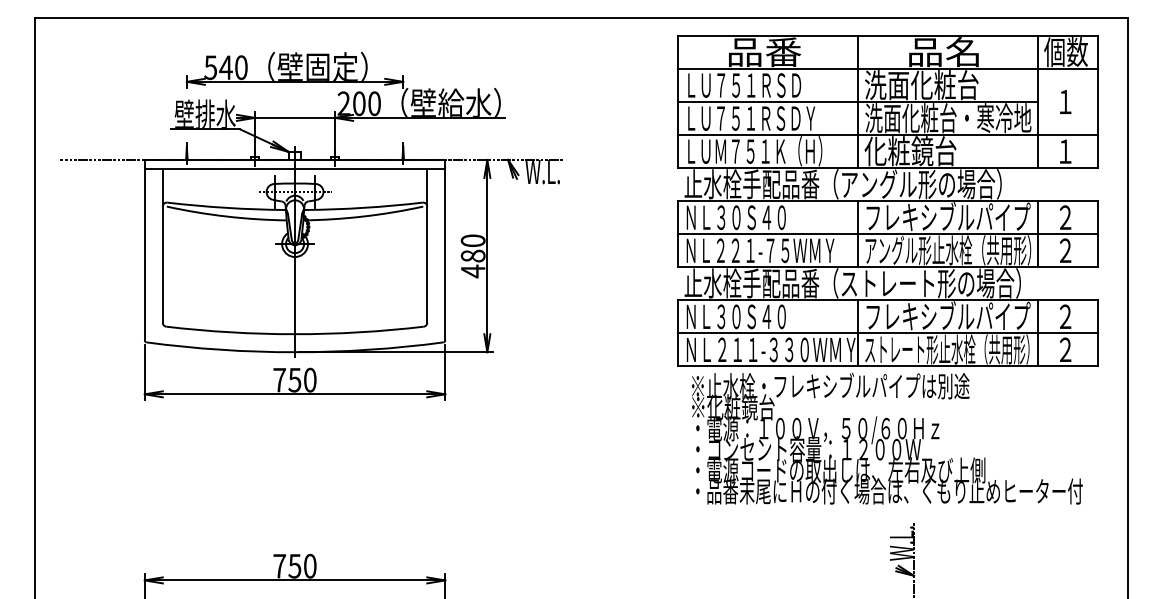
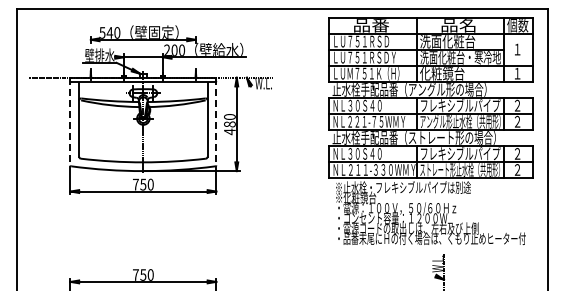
line: (144, 250) -> (70, 121), solid -> dashed
line: (445, 250) -> (216, 121), solid -> dashed

